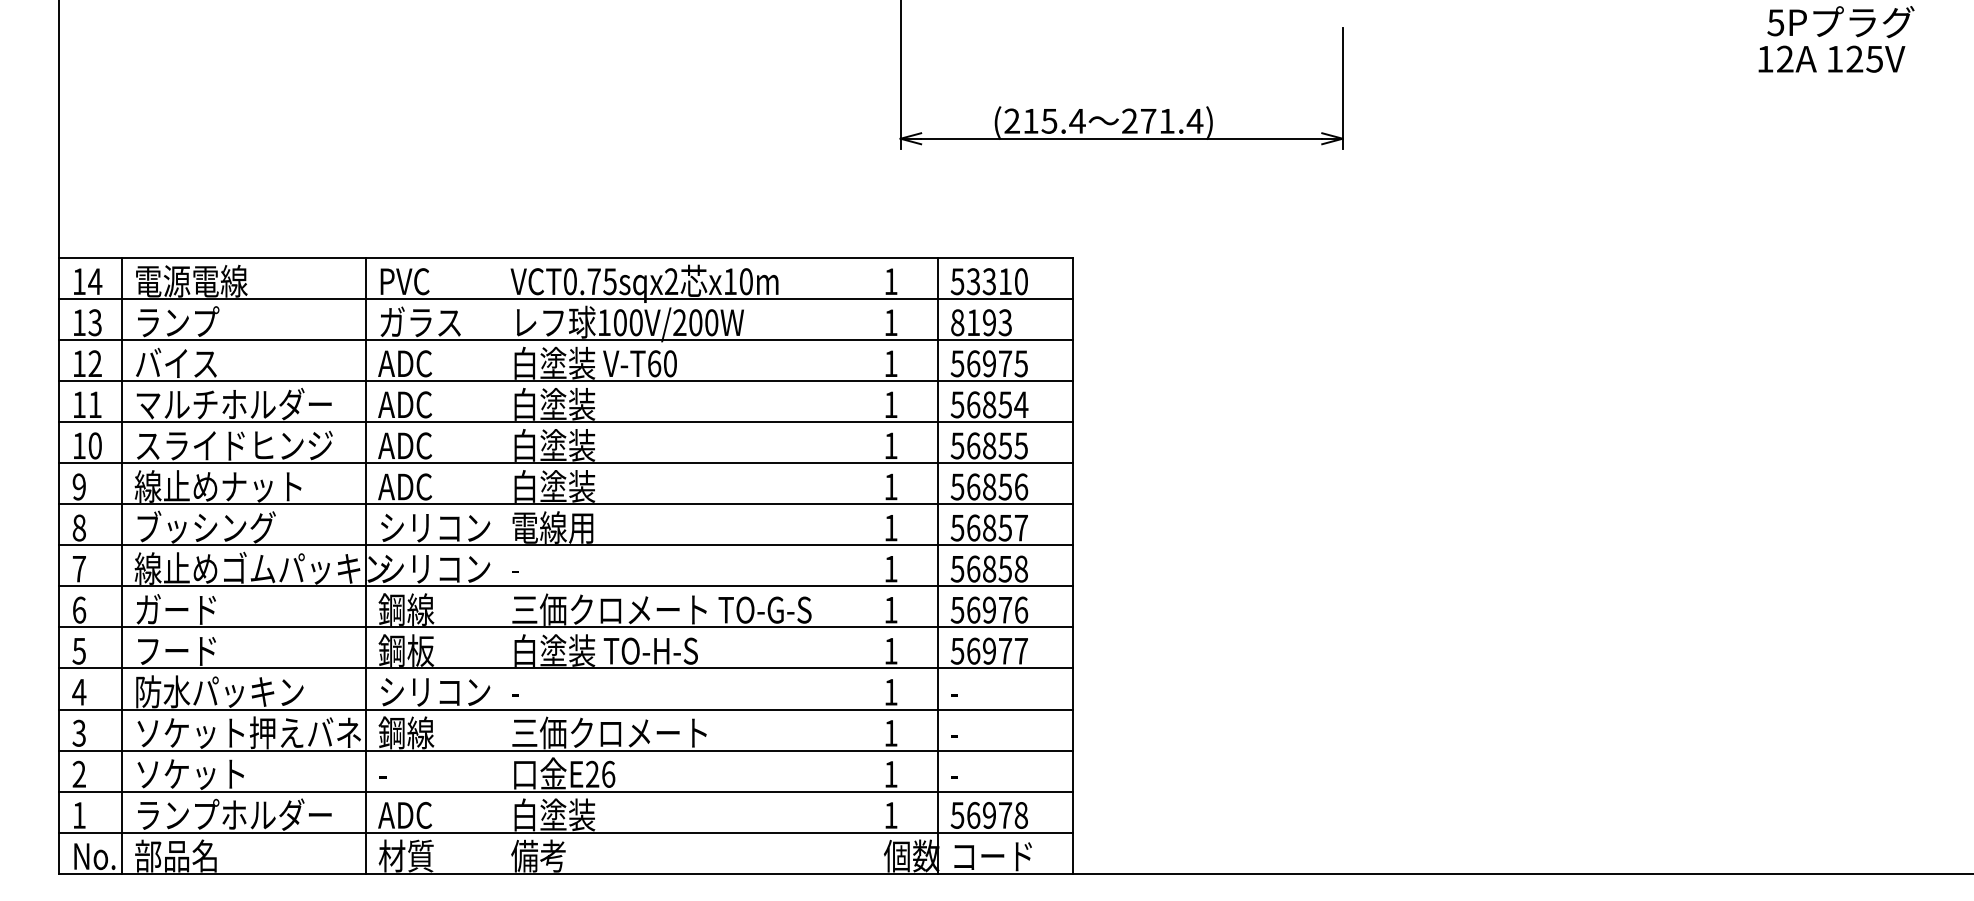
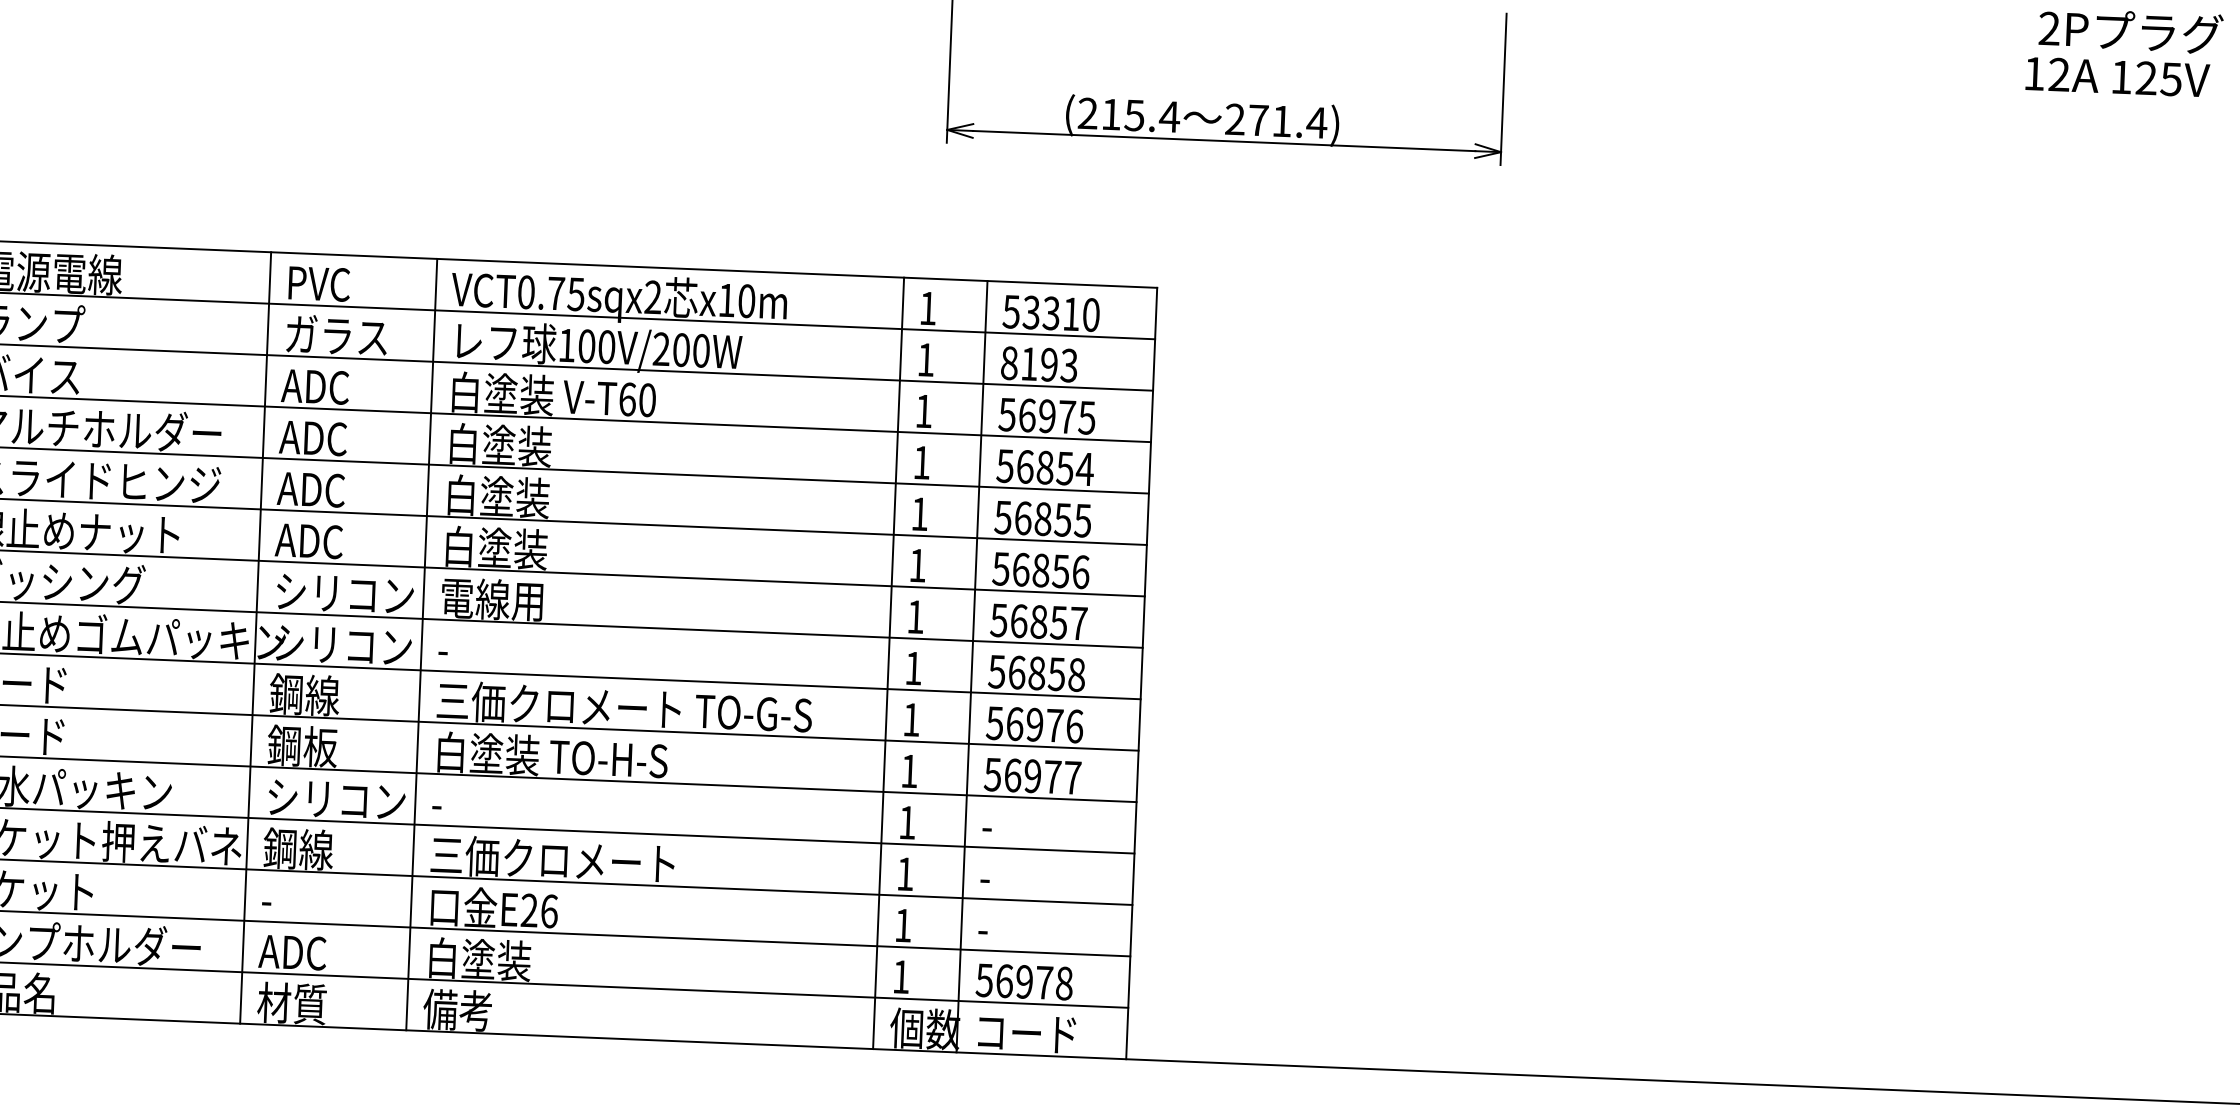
text: (1775, 22) -> (2048, 28), 5P -> 2P
line: (498, 565) -> (422, 644), added
line: (870, 565) -> (888, 662), added

